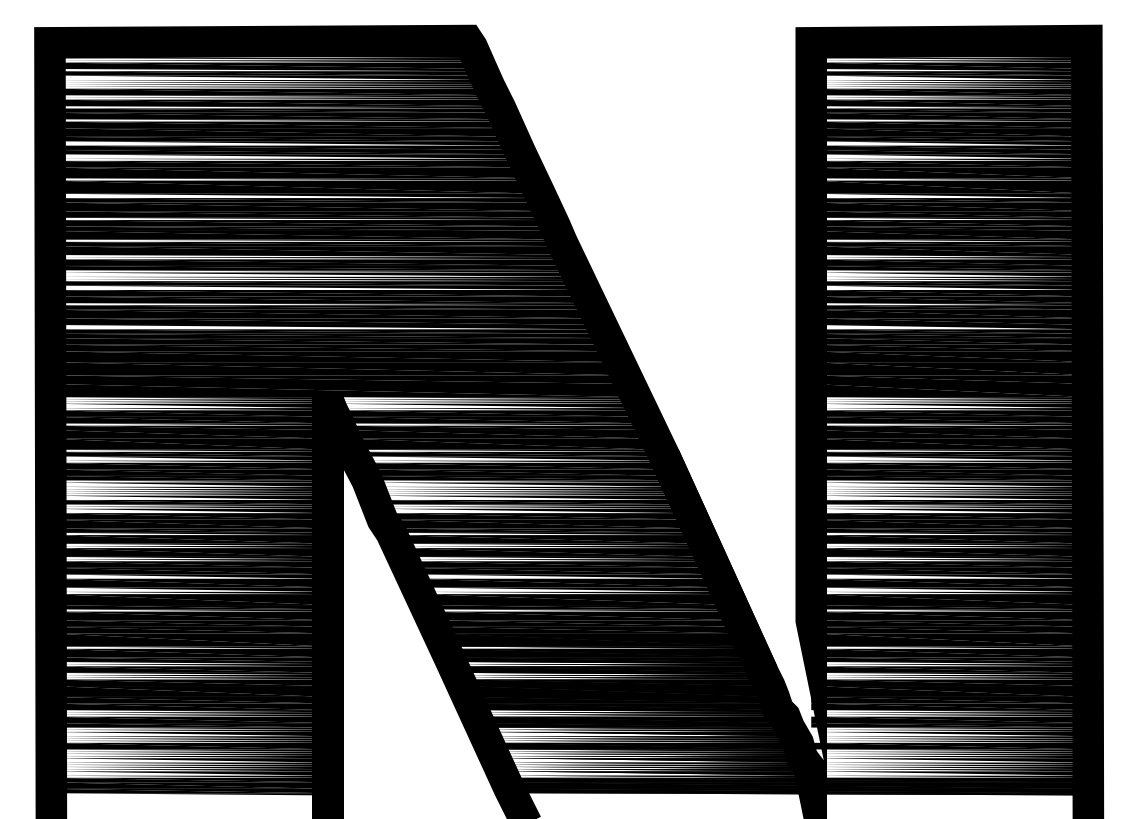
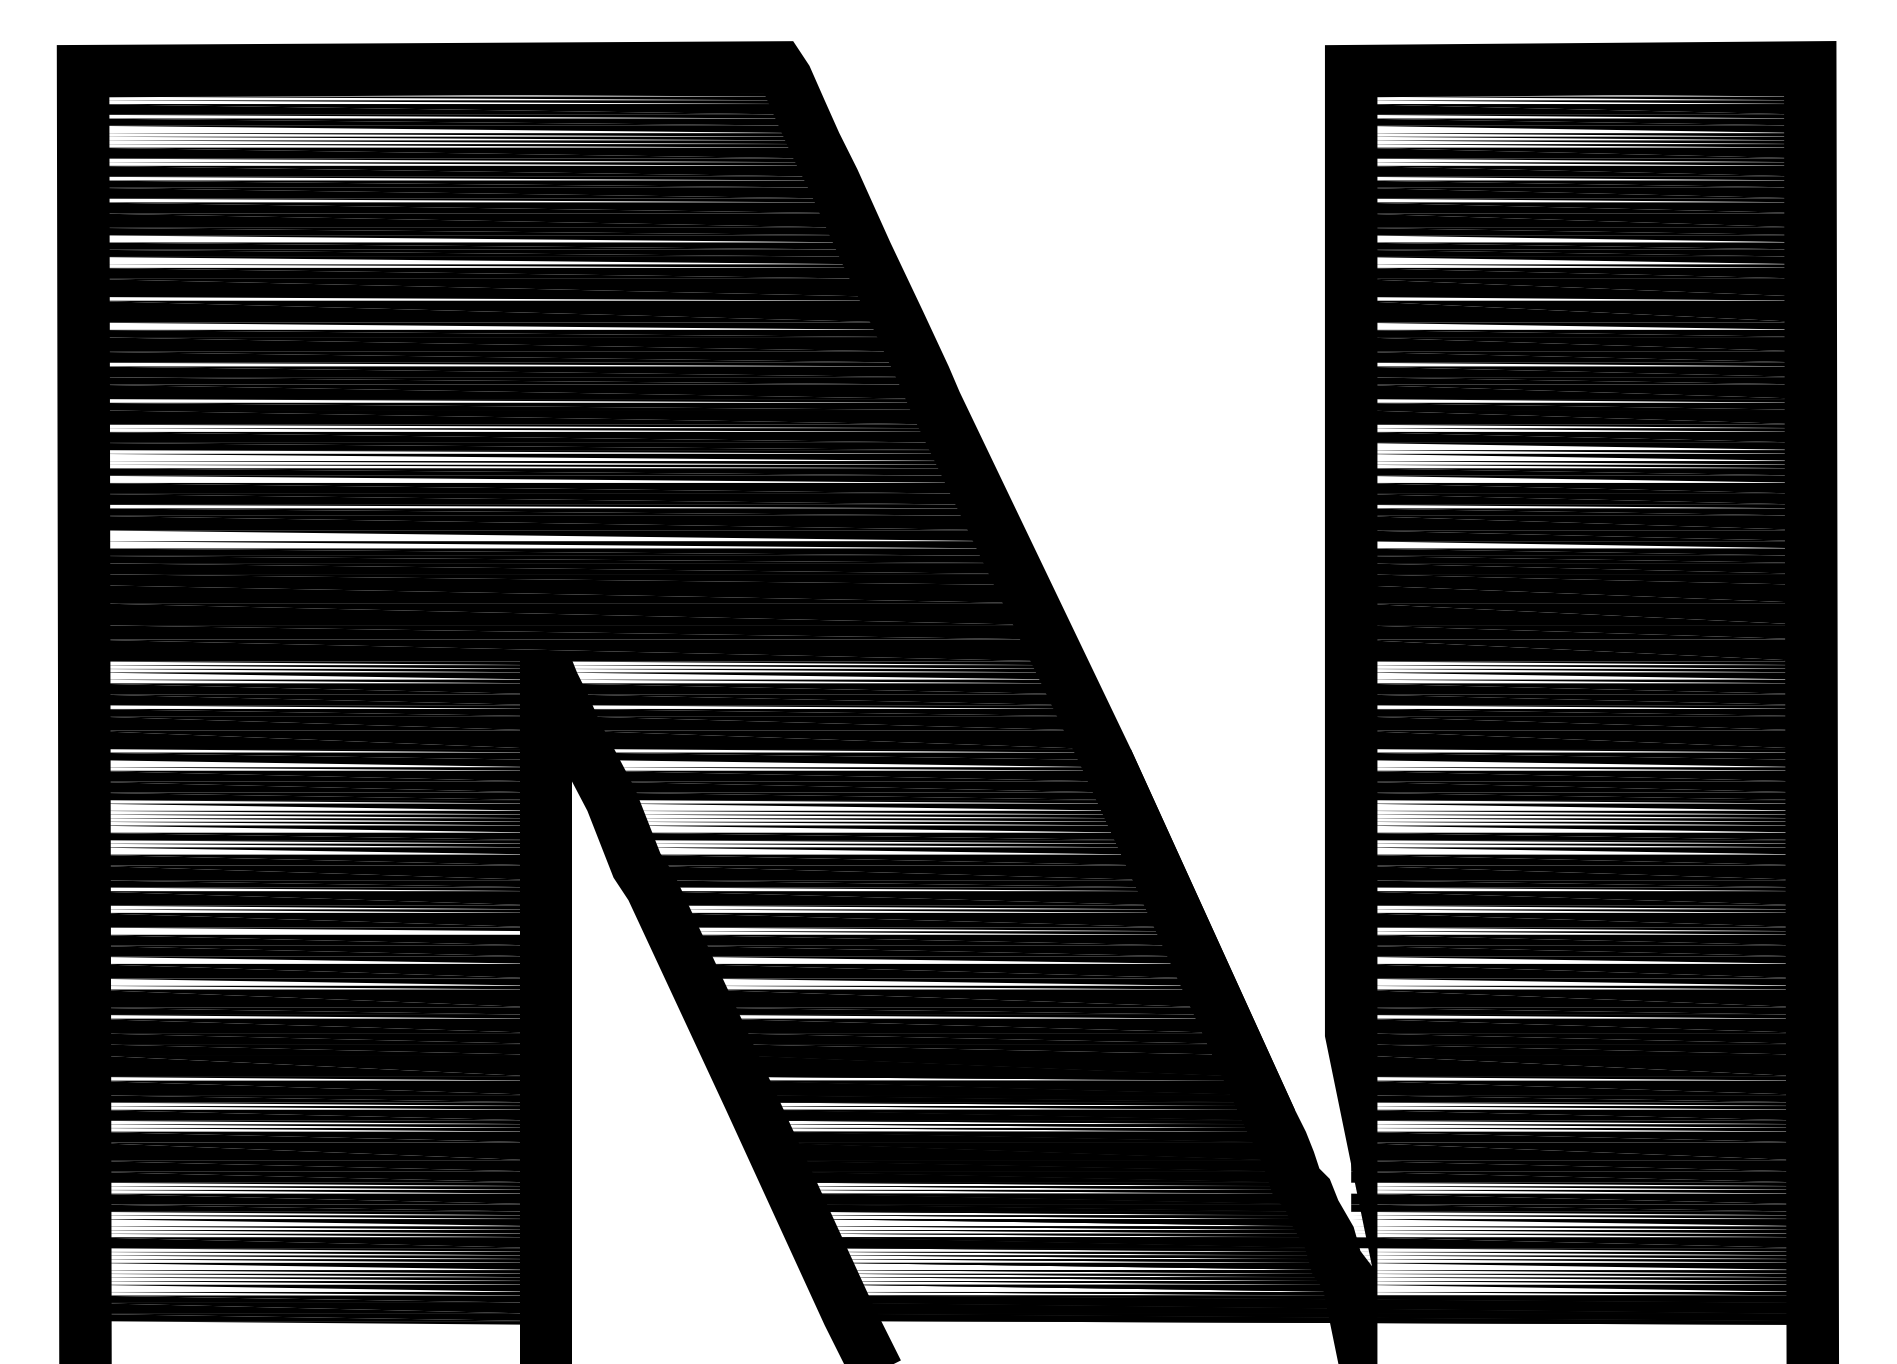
fill: (950, 267) -> (1583, 445), removed
fill: (325, 321) -> (542, 535), removed
fill: (188, 560) -> (313, 933), removed

